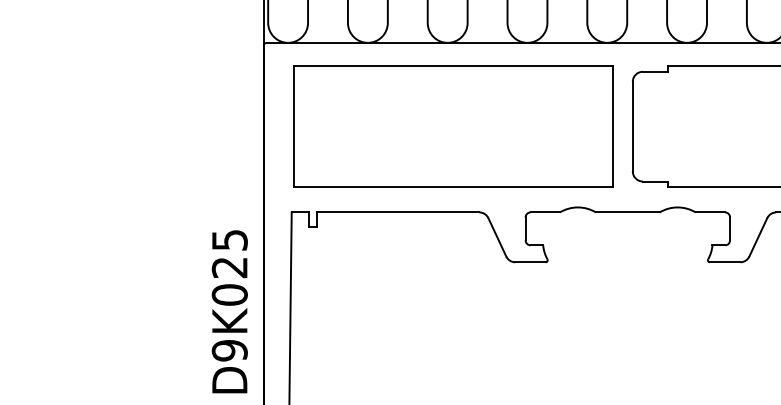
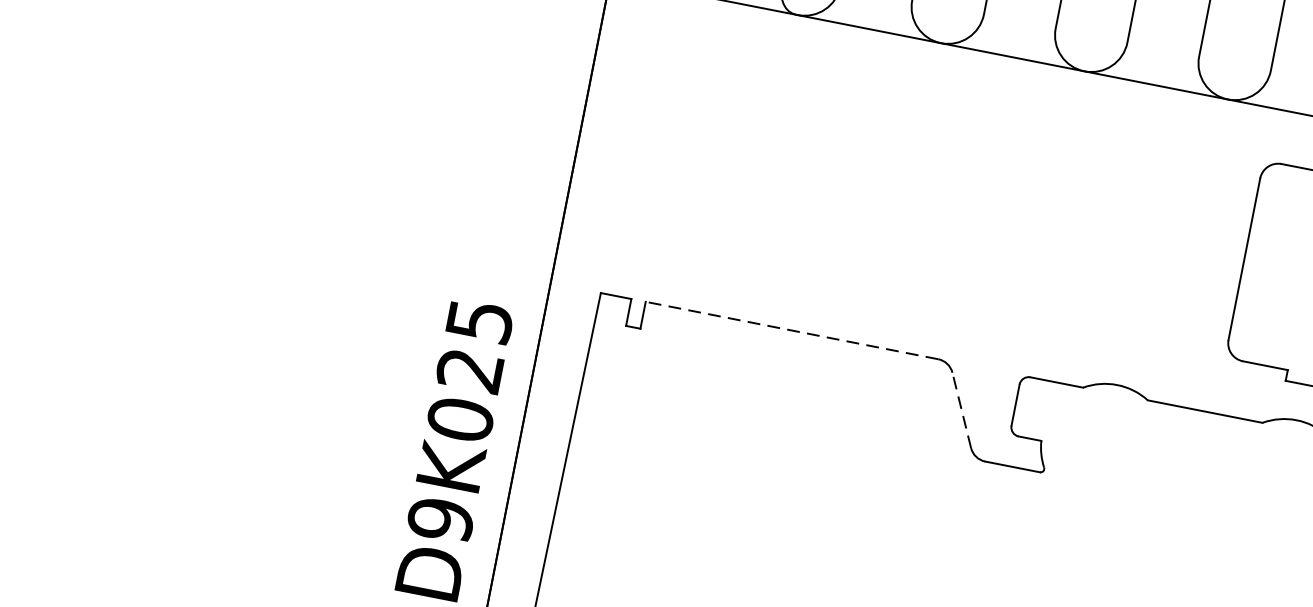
part: (453, 126) -> (922, 195), removed
line: (397, 212) -> (791, 330), solid -> dashed
line: (497, 236) -> (962, 408), solid -> dashed

